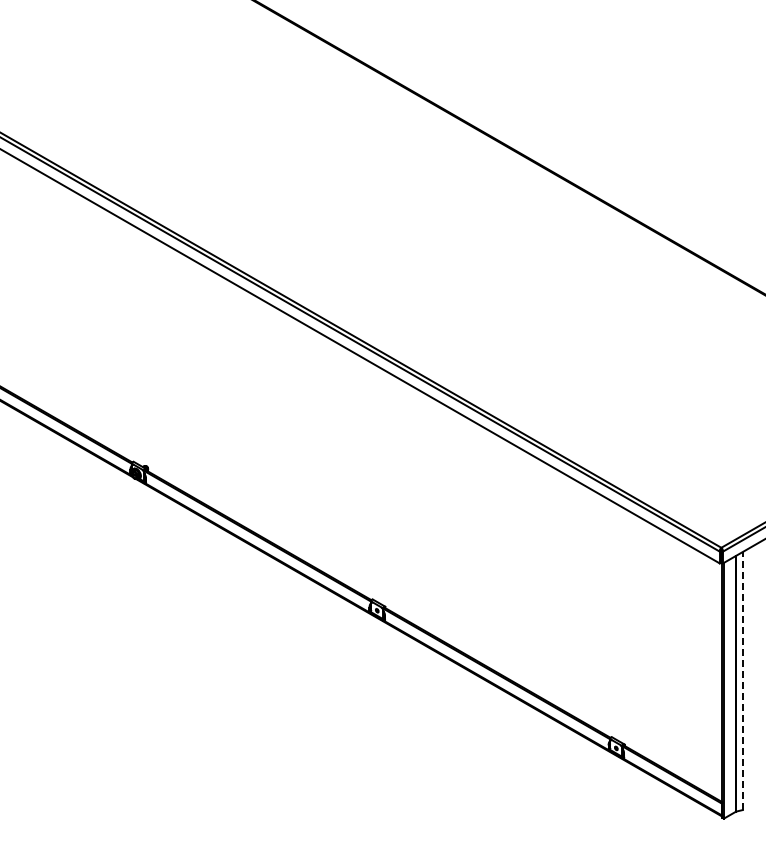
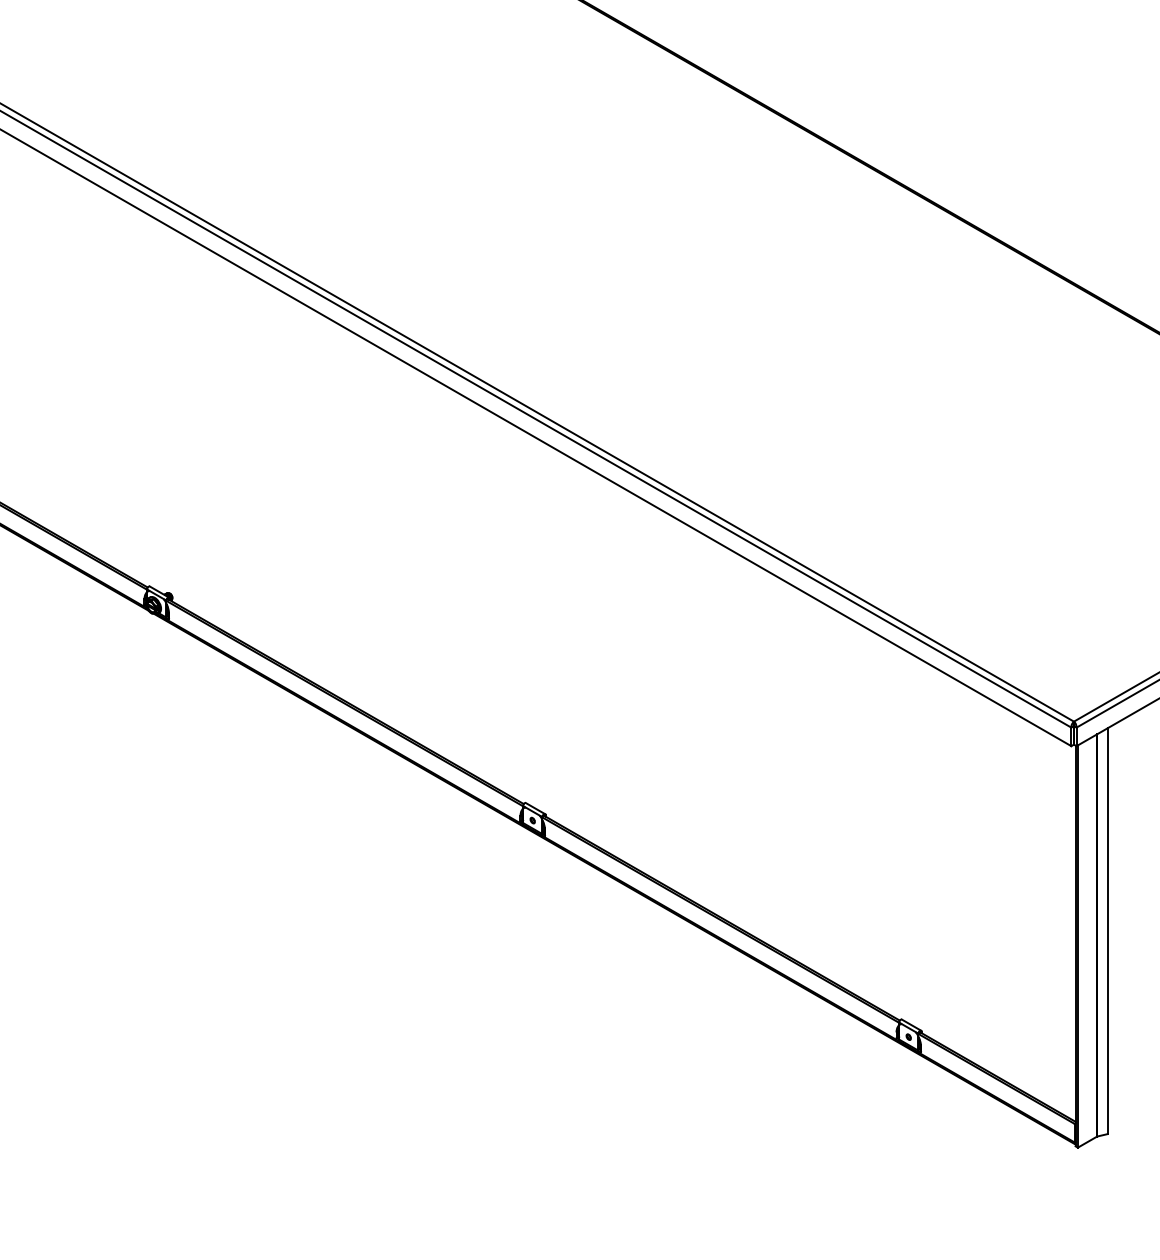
line: (742, 680) -> (1107, 930), dashed -> solid

